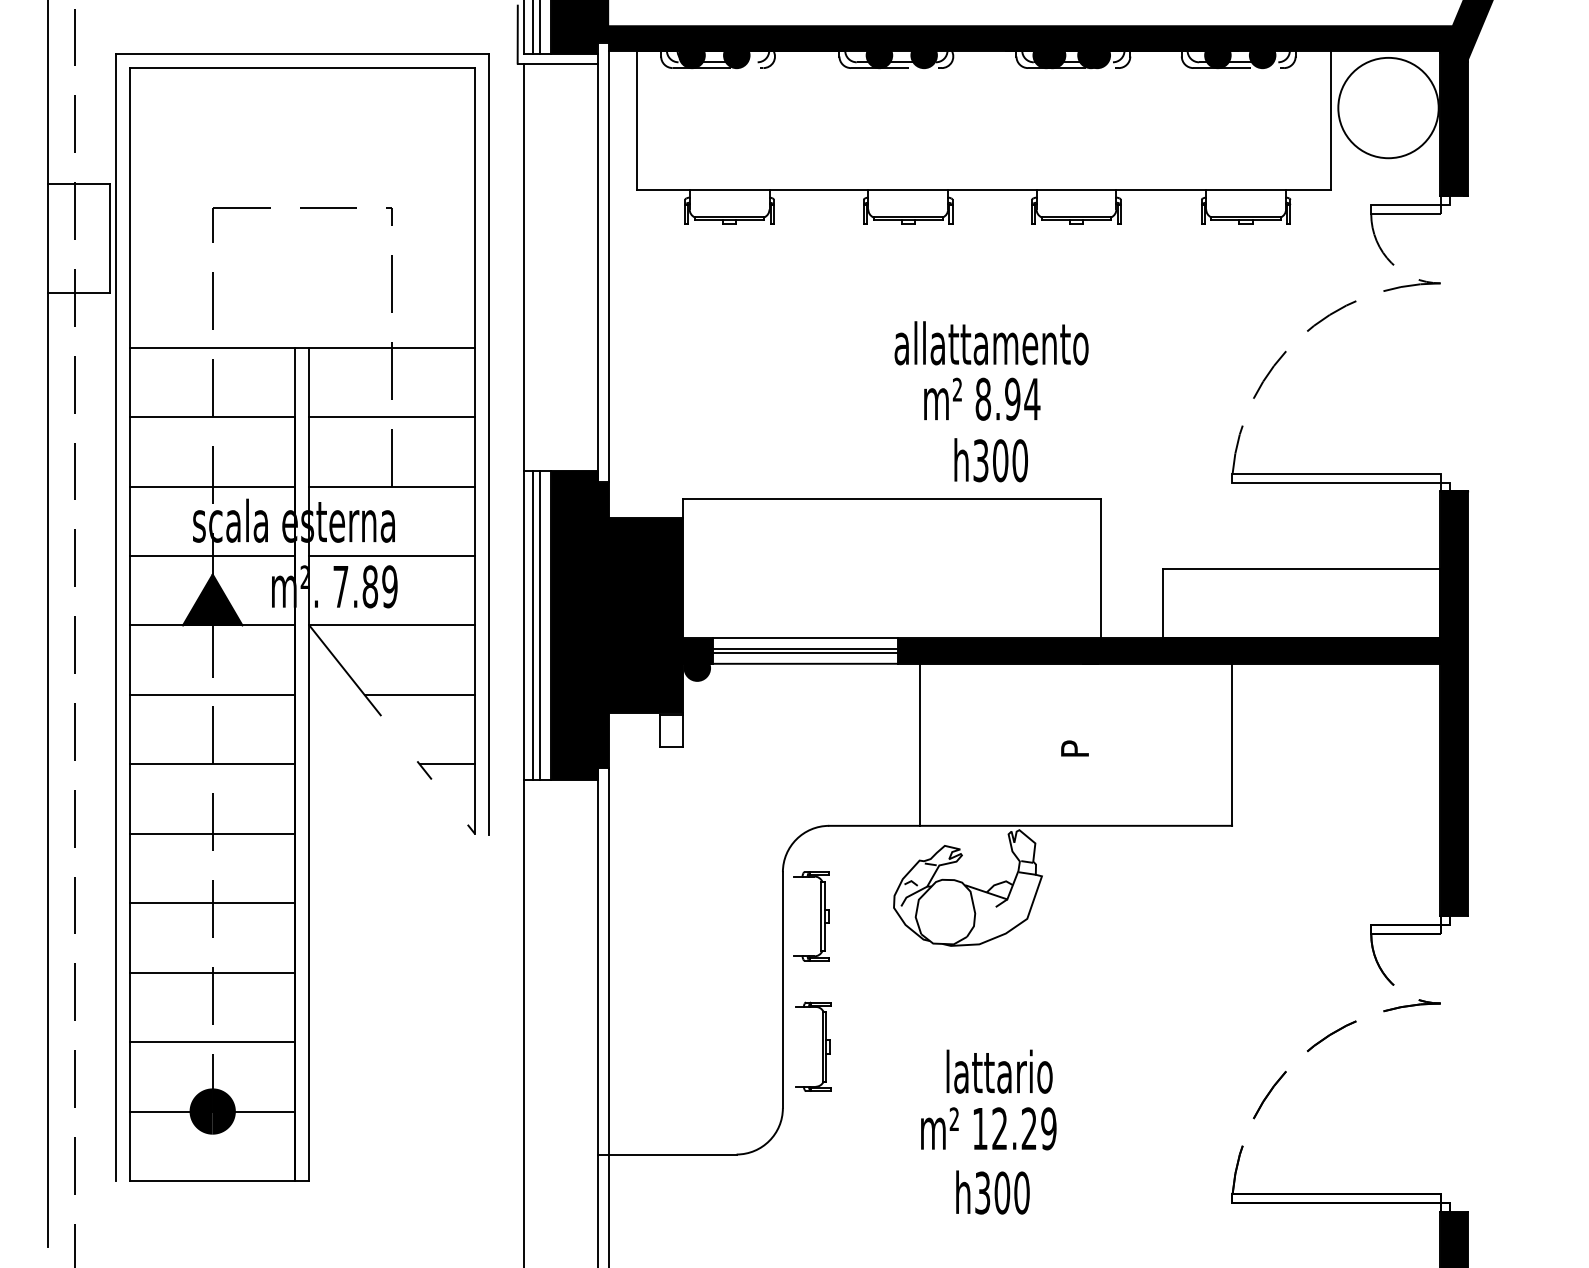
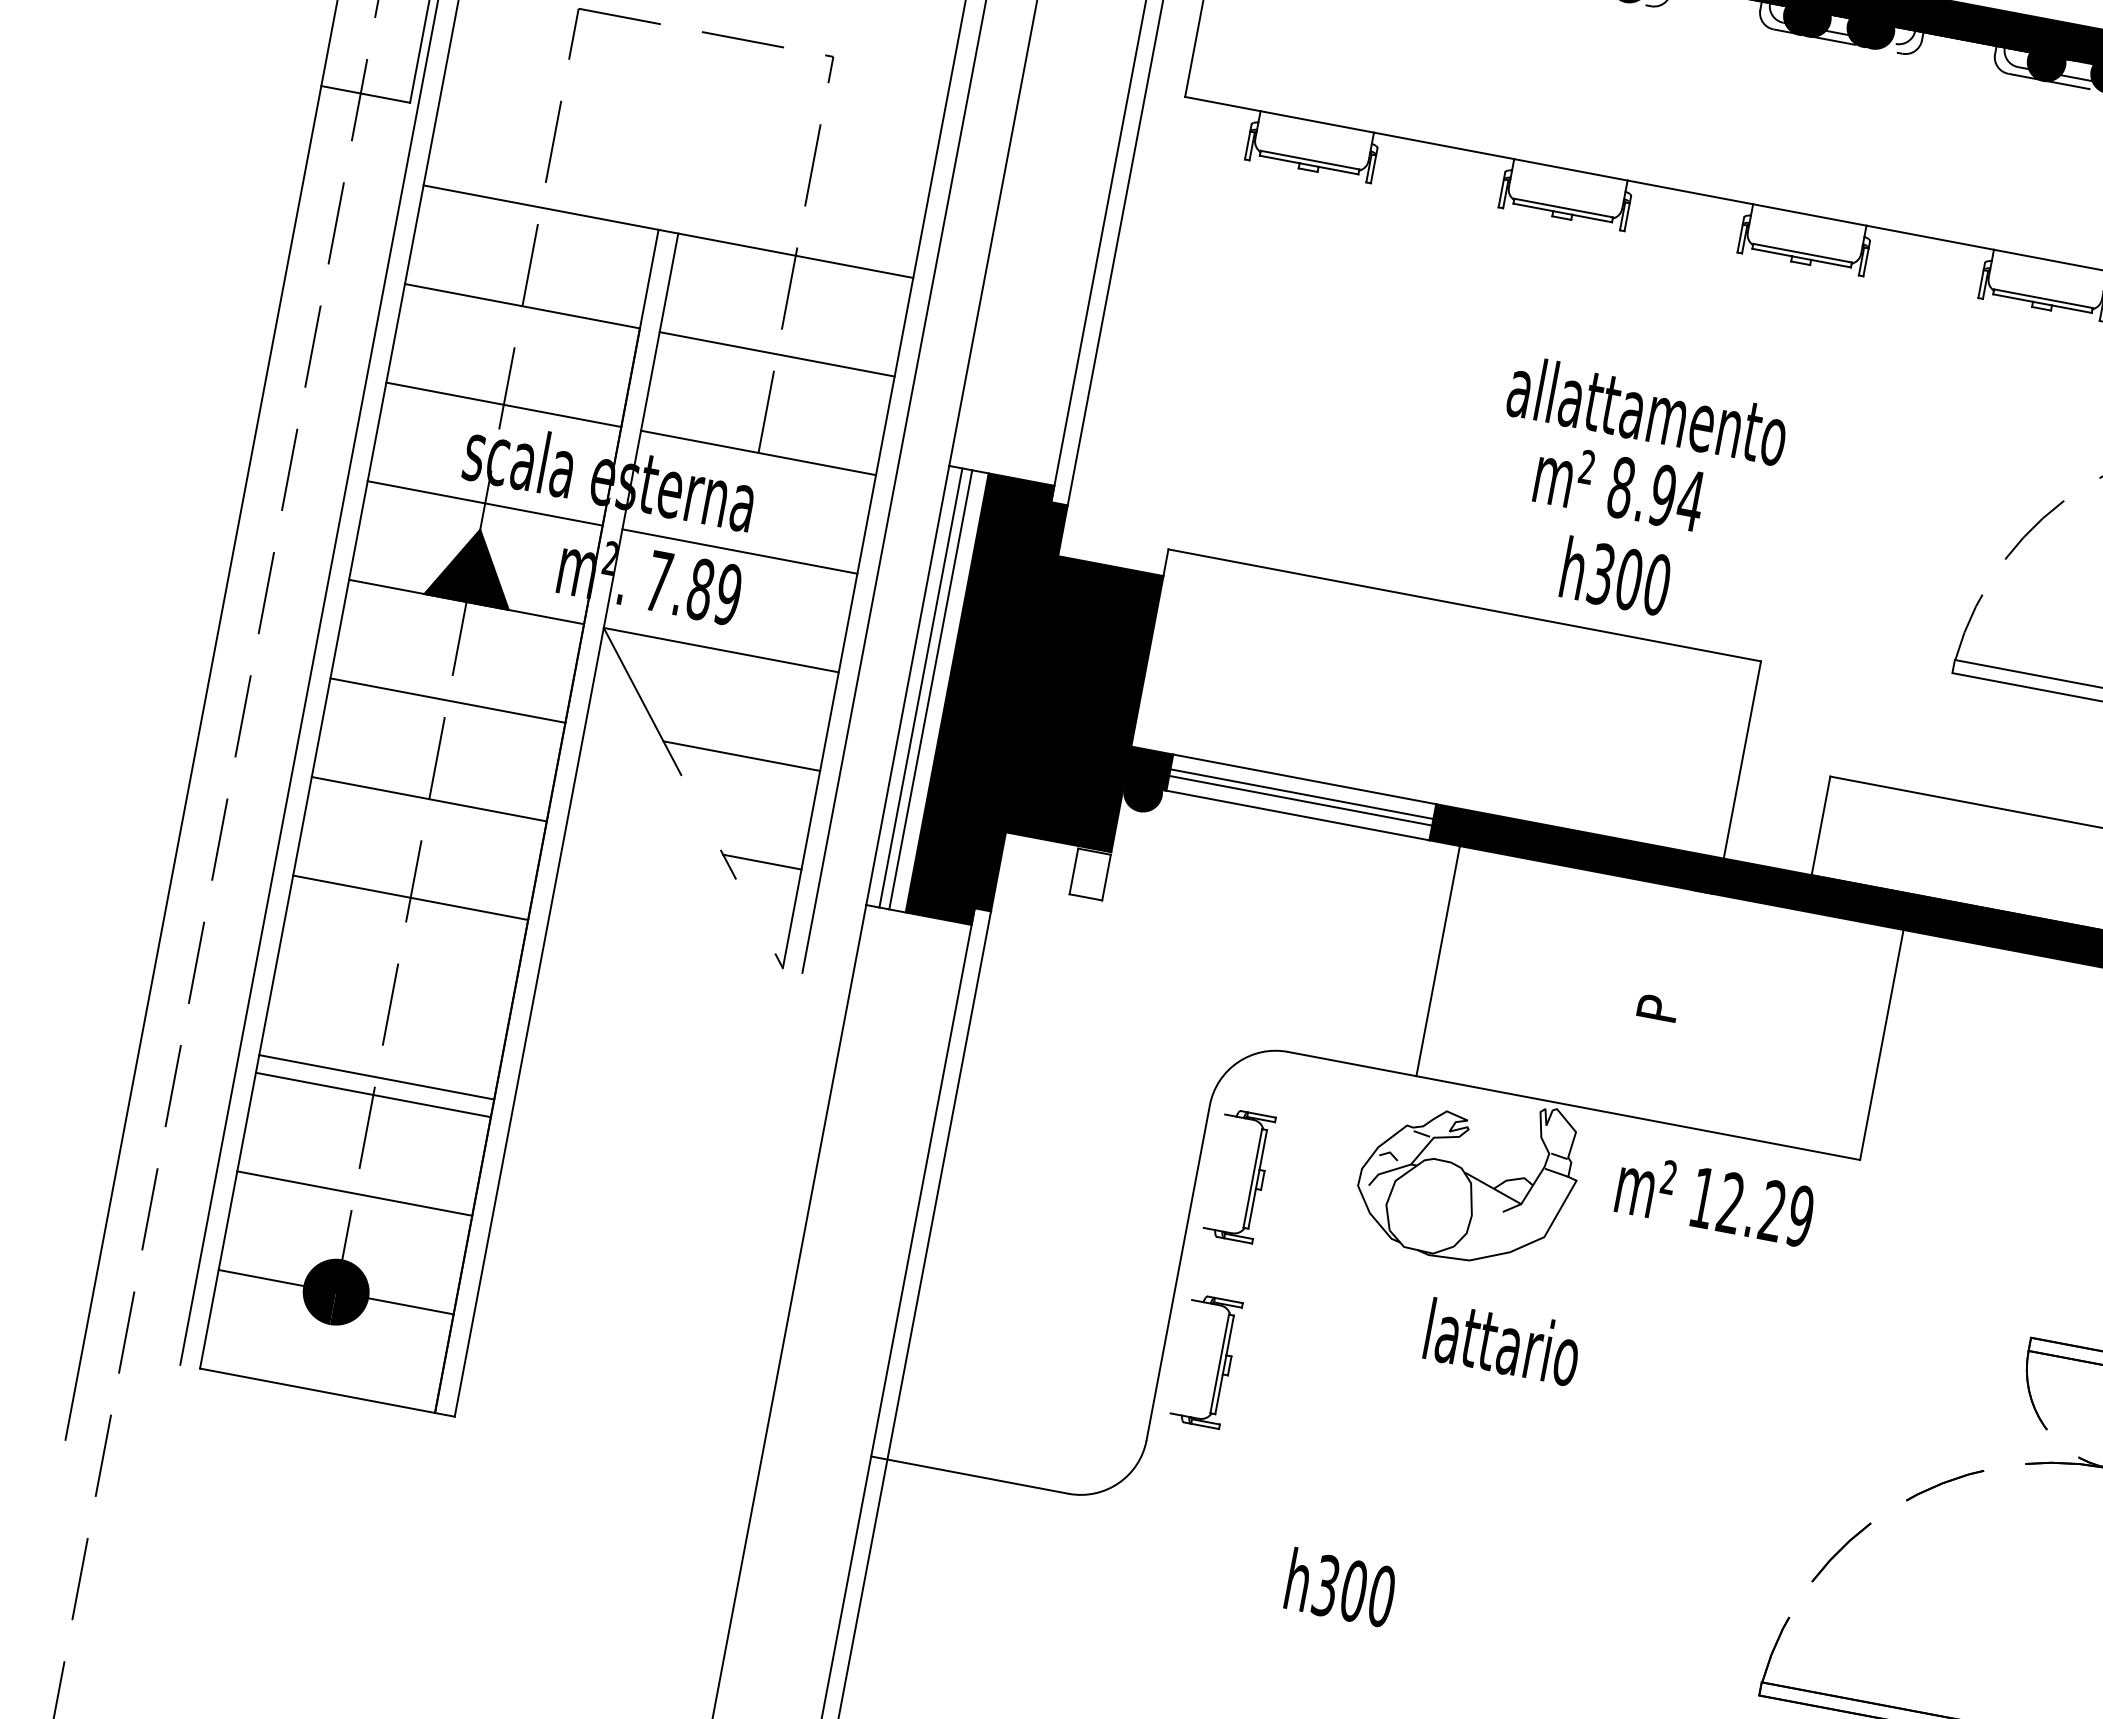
line: (212, 903) -> (376, 1077), moved
text: (999, 1071) -> (1502, 1341), moved
text: (988, 1128) -> (1714, 1199), moved
text: (992, 1192) -> (1340, 1587), moved

